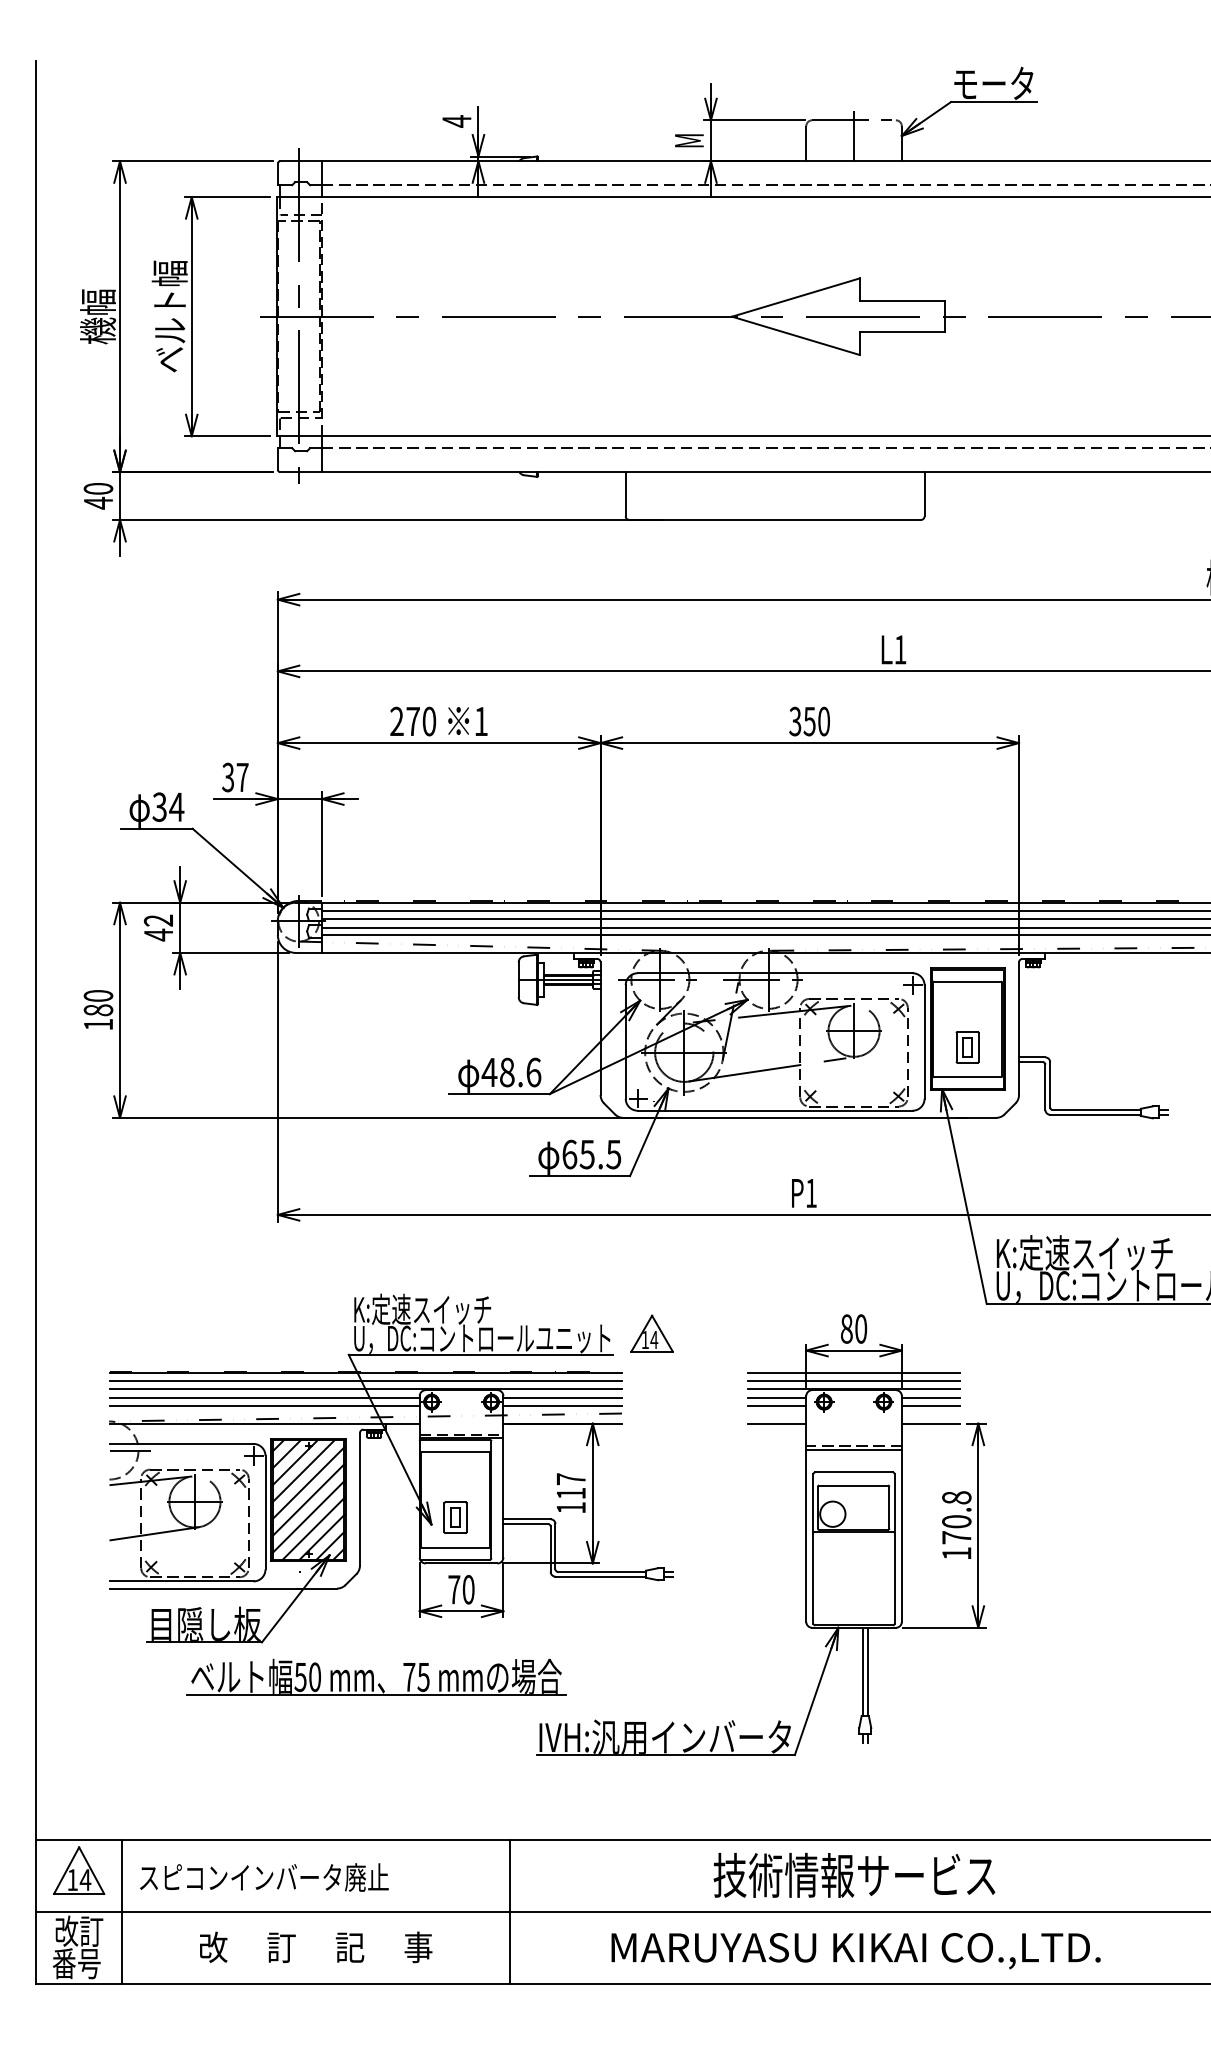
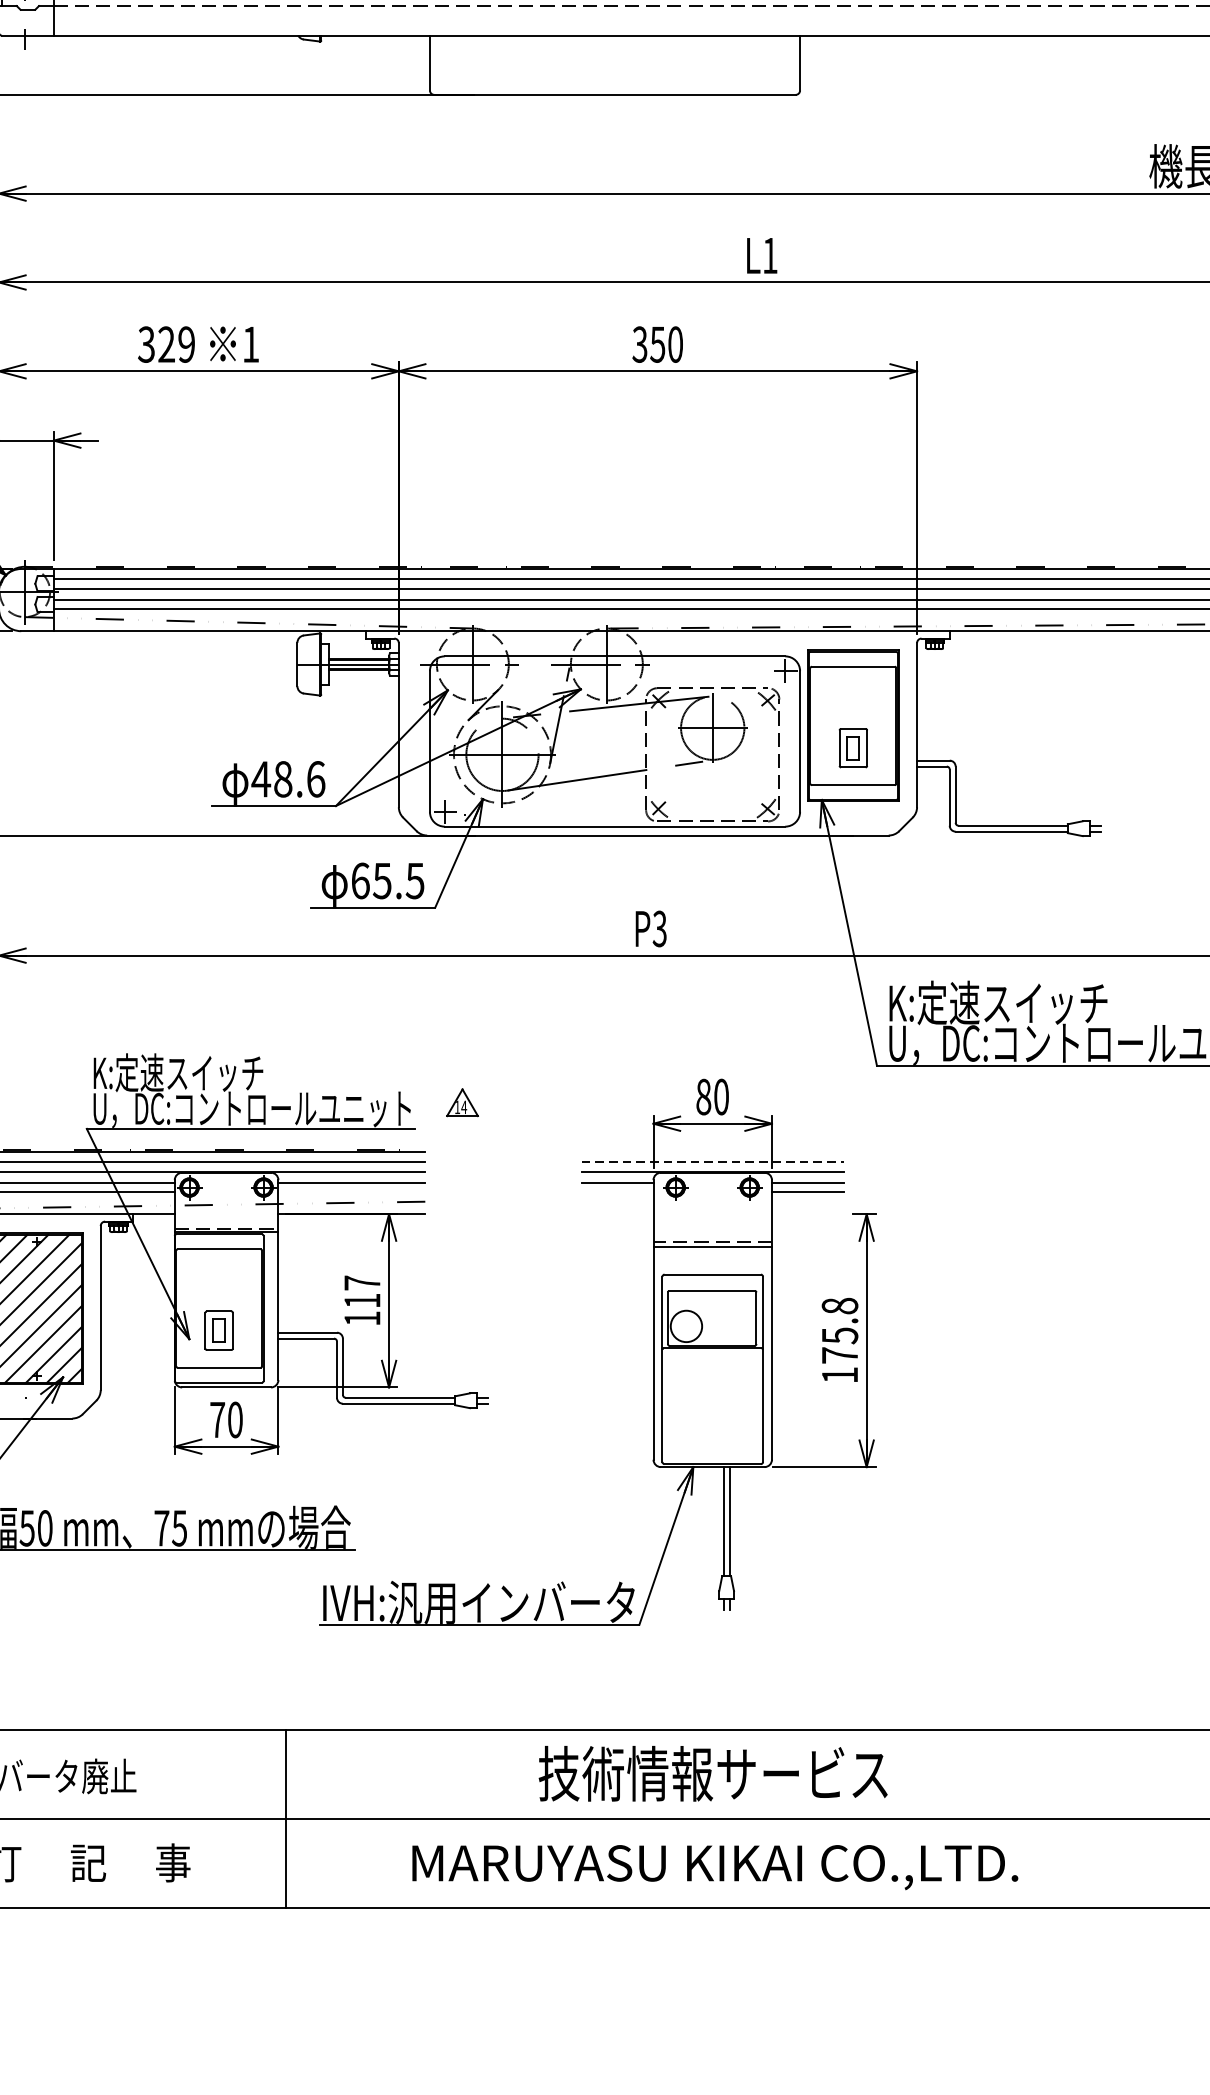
text: (413, 721) -> (167, 344), 270 -> 329
text: (810, 1193) -> (658, 929), P1 -> P3
part: (651, 1333) -> (461, 1102), size x0.6
line: (853, 1373) -> (712, 1152), removed
line: (854, 1381) -> (713, 1162), solid -> dashed
line: (562, 1405) -> (351, 1191), removed
line: (777, 1405) -> (617, 1191), removed
line: (777, 1423) -> (617, 1214), removed
line: (930, 1423) -> (807, 1214), removed
text: (956, 1521) -> (839, 1335), 170.8 -> 175.8

